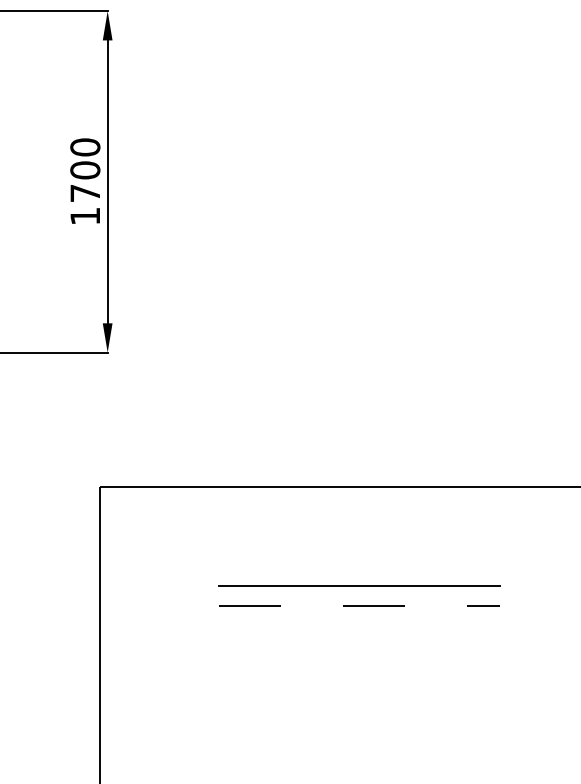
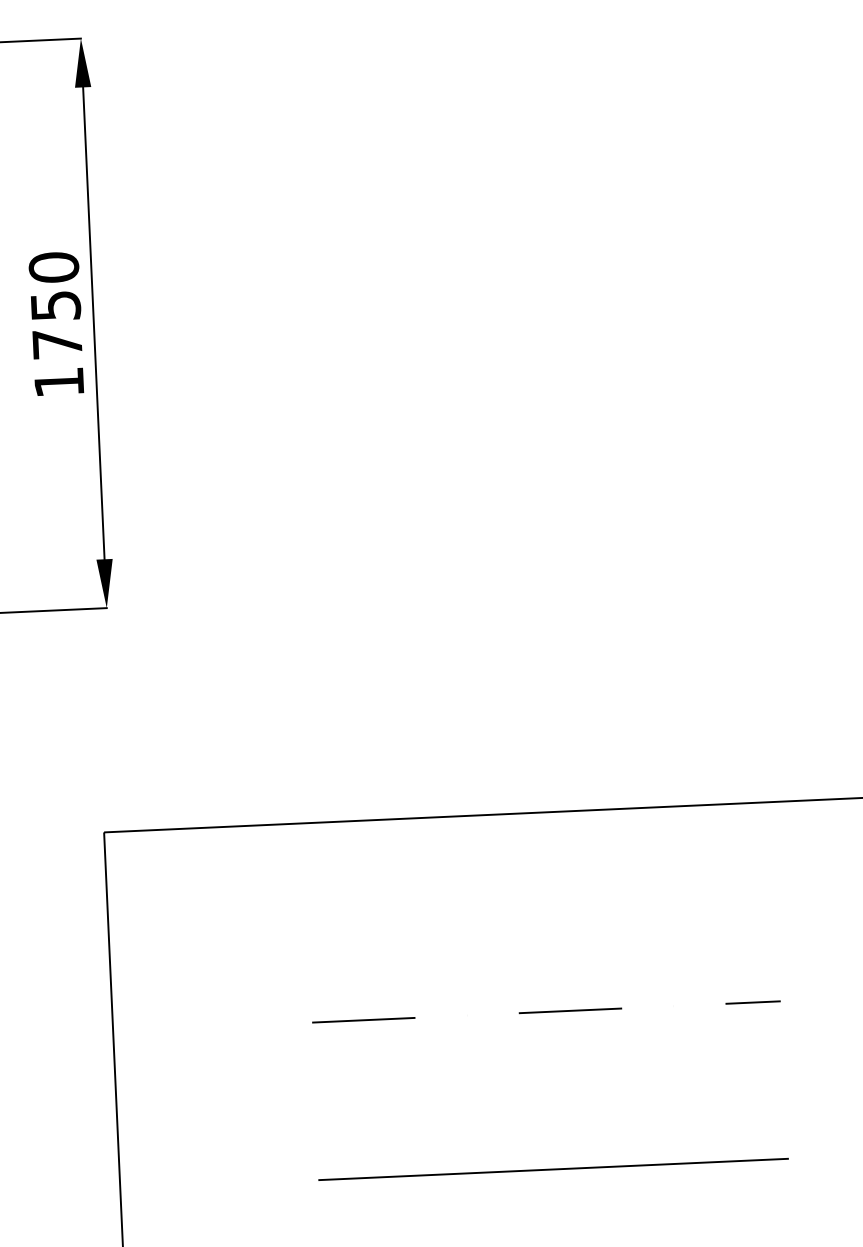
text: (85, 170) -> (56, 306), 1700 -> 1750
line: (359, 585) -> (553, 1169), moved

